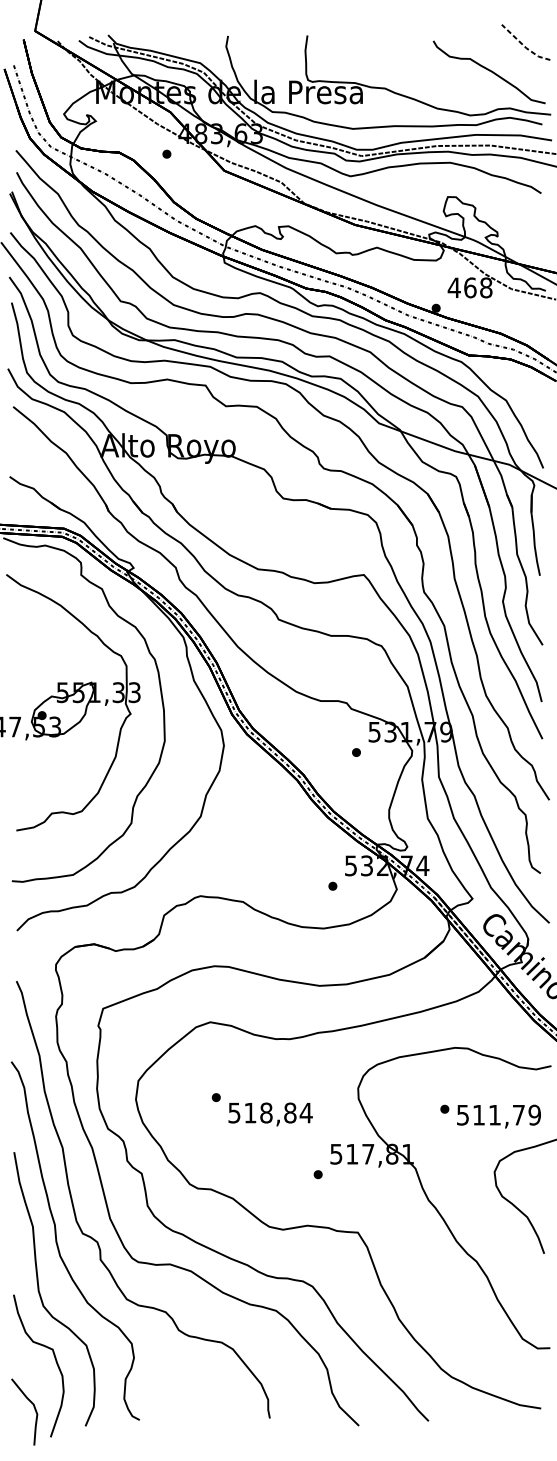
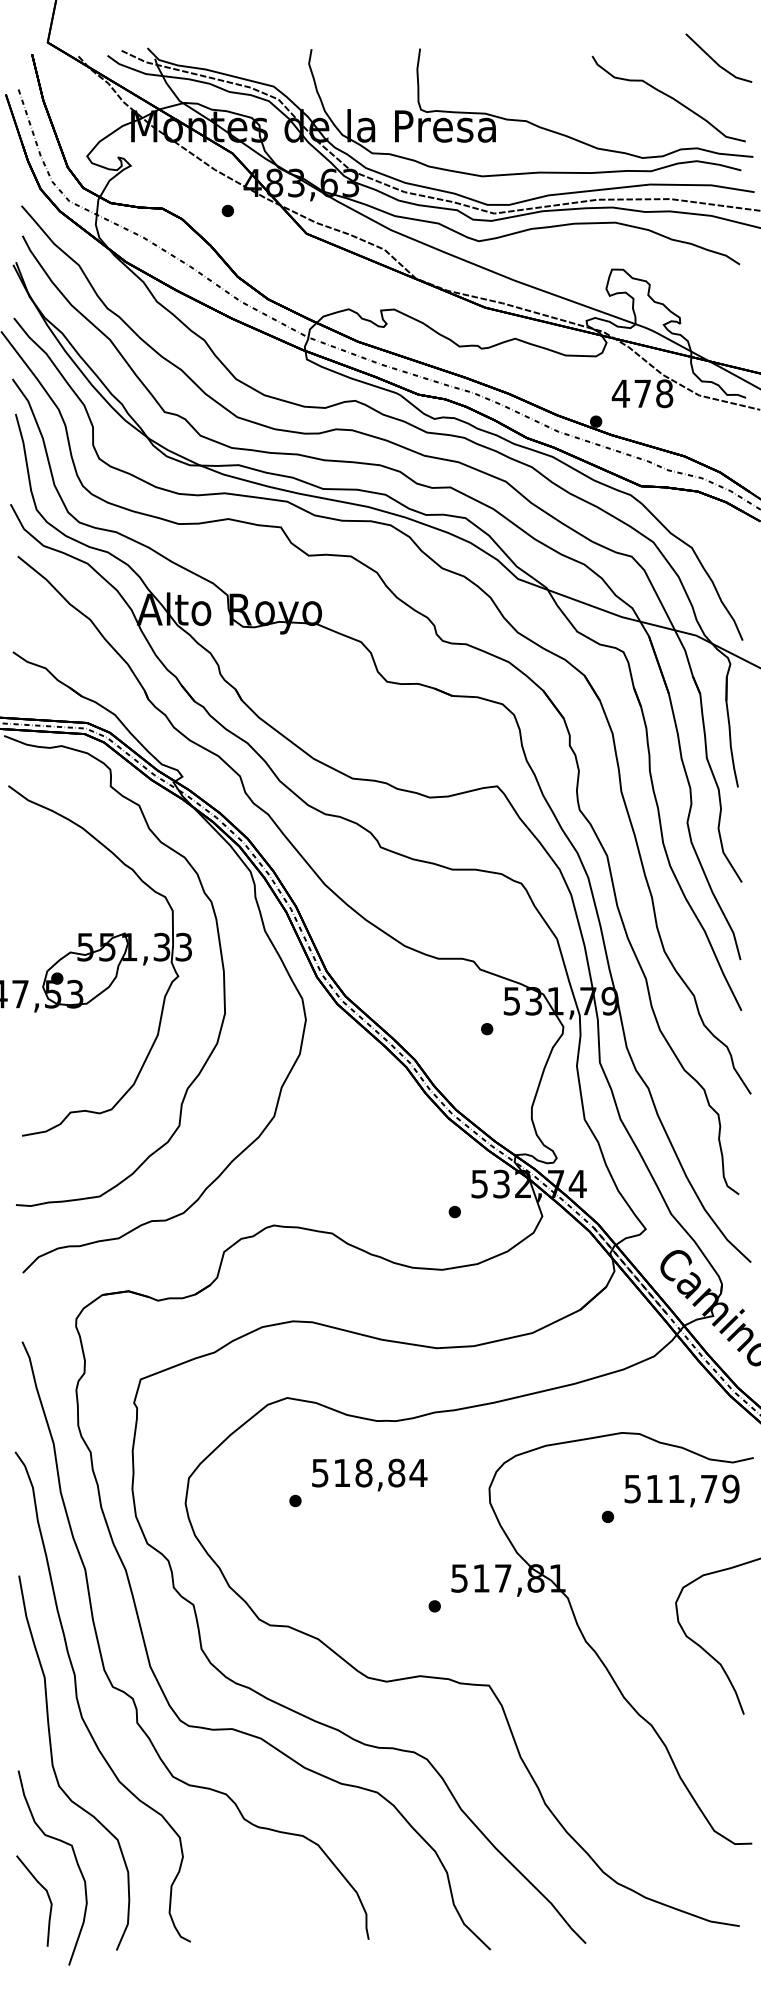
line: (524, 46) -> (716, 63), dashed -> solid
text: (470, 287) -> (642, 393), 468 -> 478
text: (270, 1114) -> (369, 1474), moved
text: (498, 1116) -> (681, 1490), moved
curve: (34, 1408) -> (47, 1896), moved

